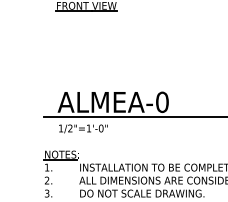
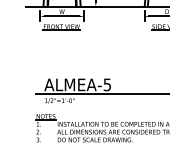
text: (162, 101) -> (107, 84), ALMEA-0 -> ALMEA-5

